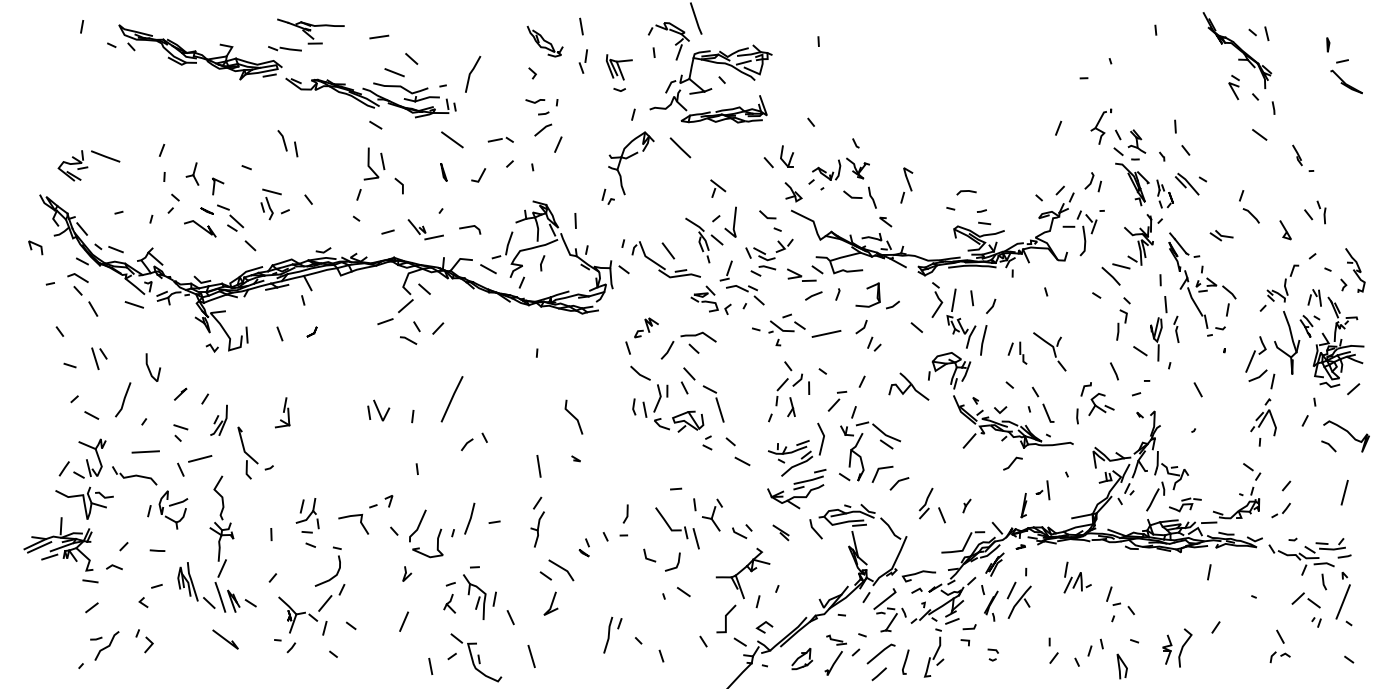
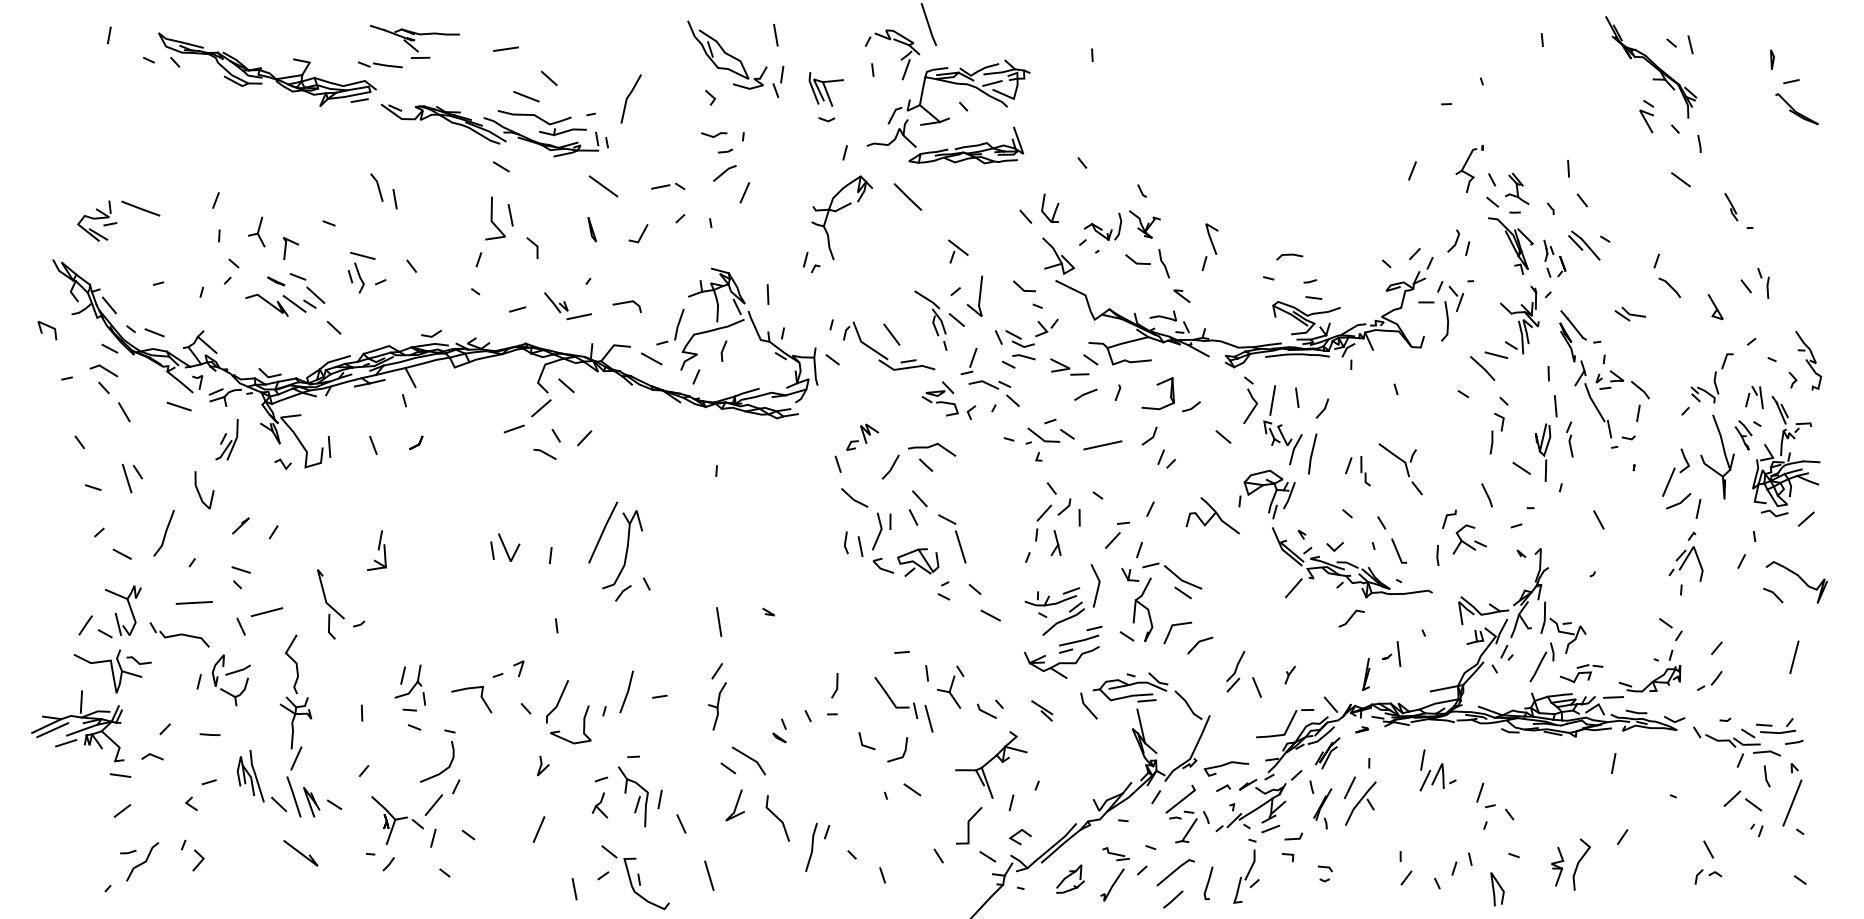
part: (545, 41) -> (727, 54), size x1.67
part: (793, 191) -> (1058, 255), size x1.43
line: (220, 227) -> (294, 303), added
part: (466, 411) -> (622, 549), added
line: (573, 417) -> (777, 818), moved
part: (218, 420) -> (226, 439), moved

